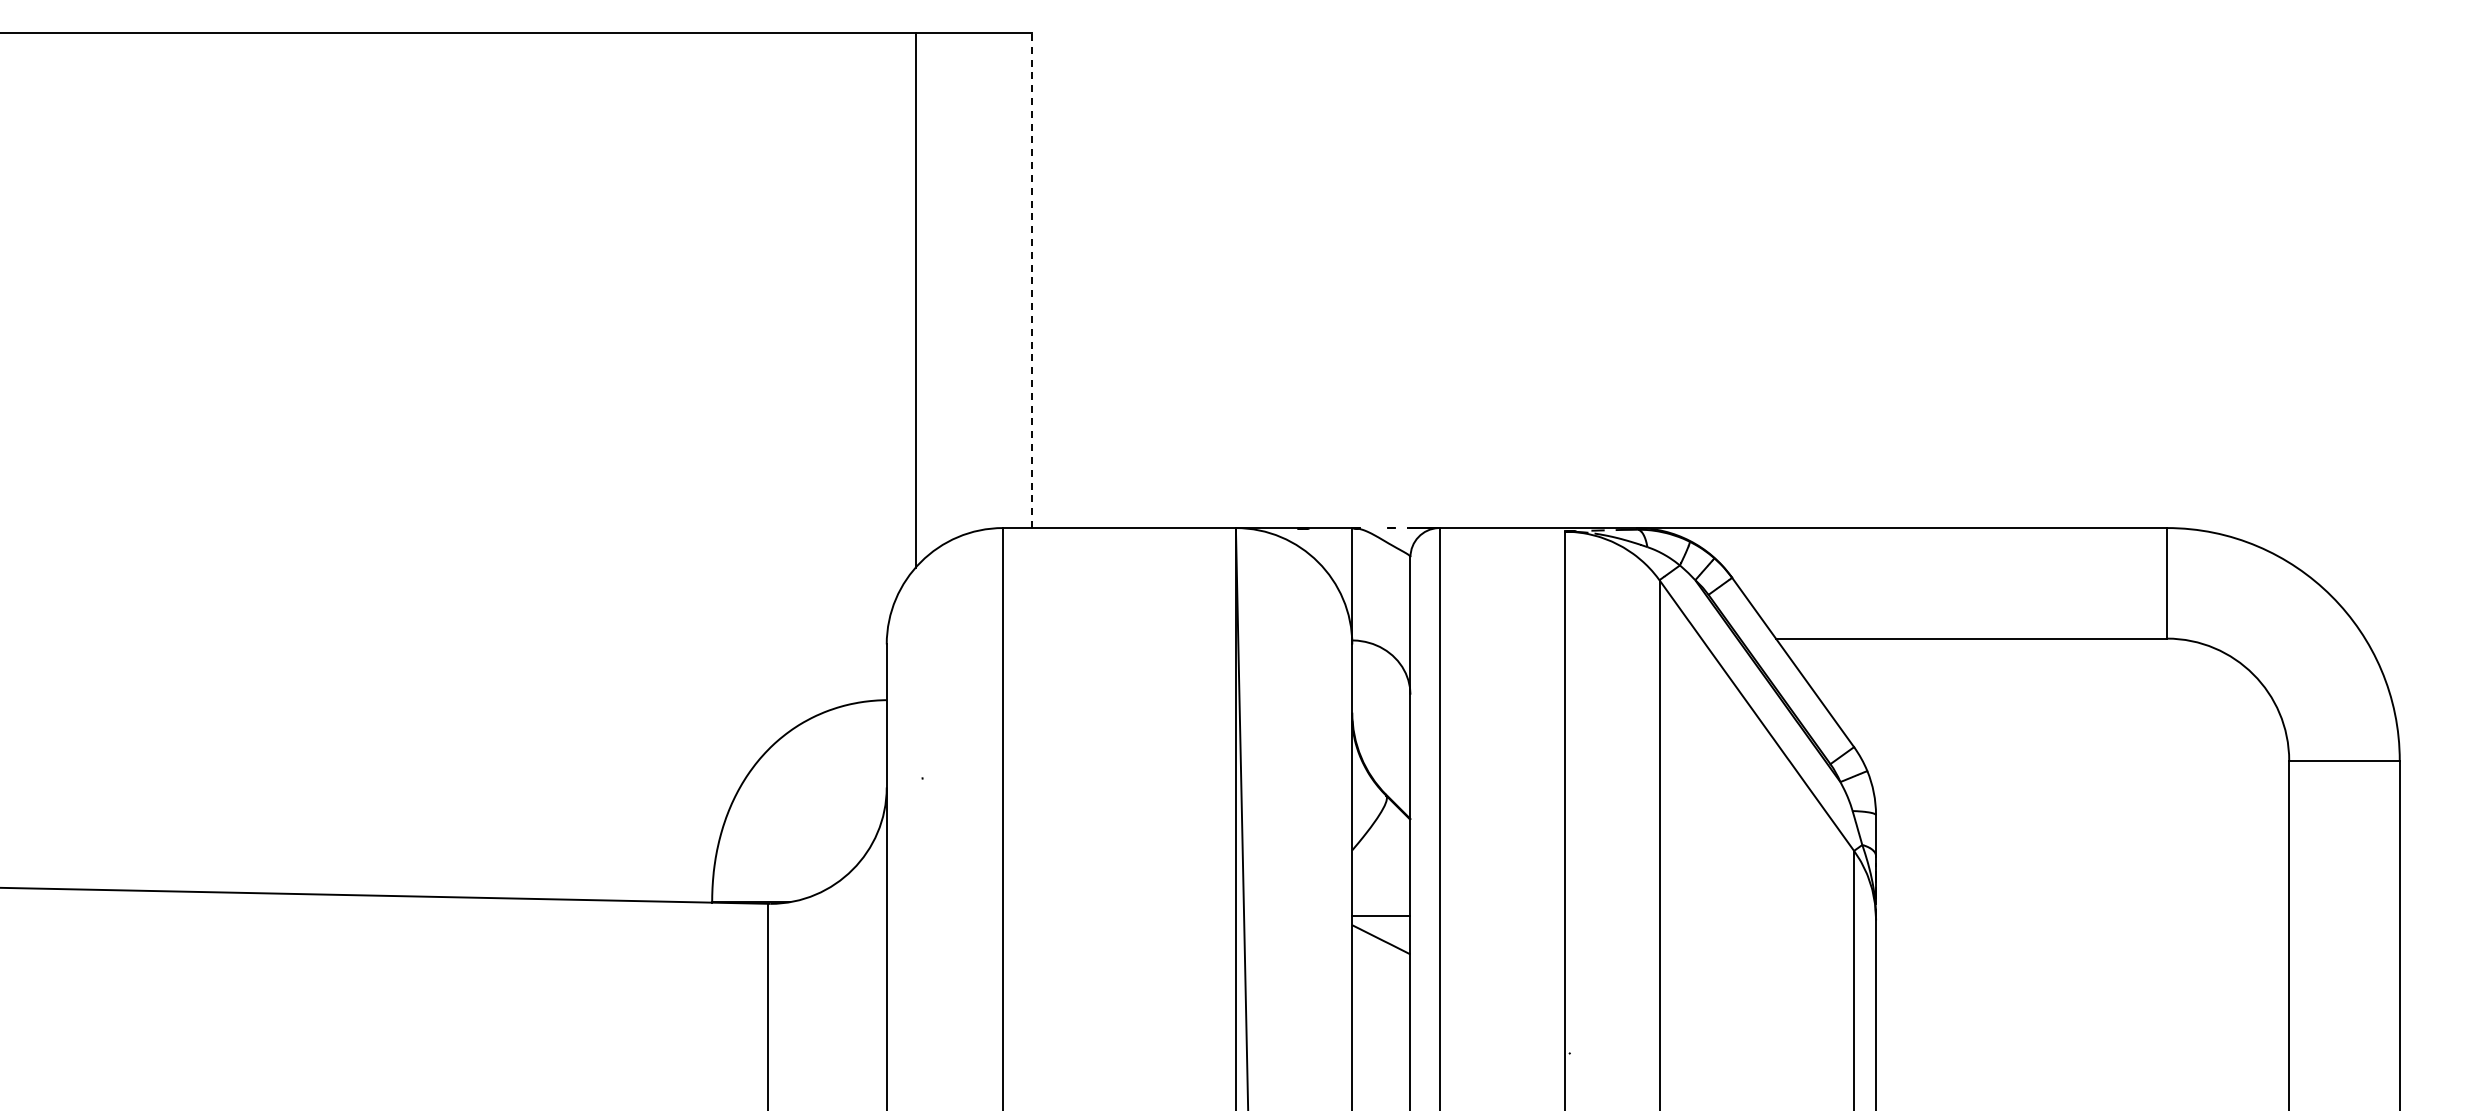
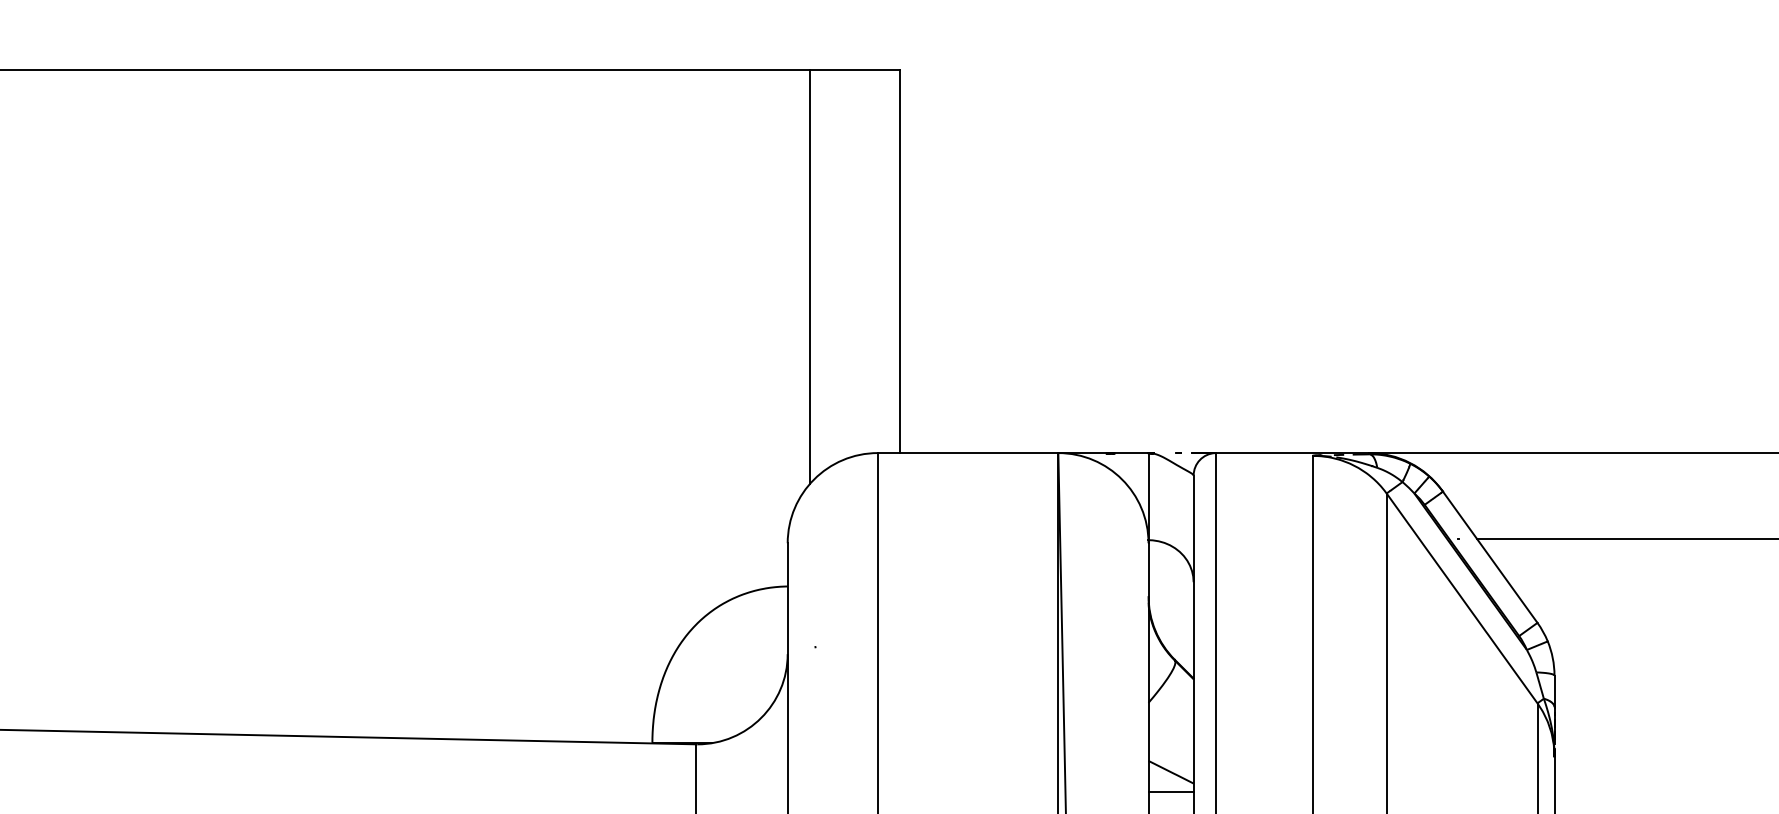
line: (1032, 280) -> (900, 261), dashed -> solid
line: (1381, 916) -> (1171, 792), moved

